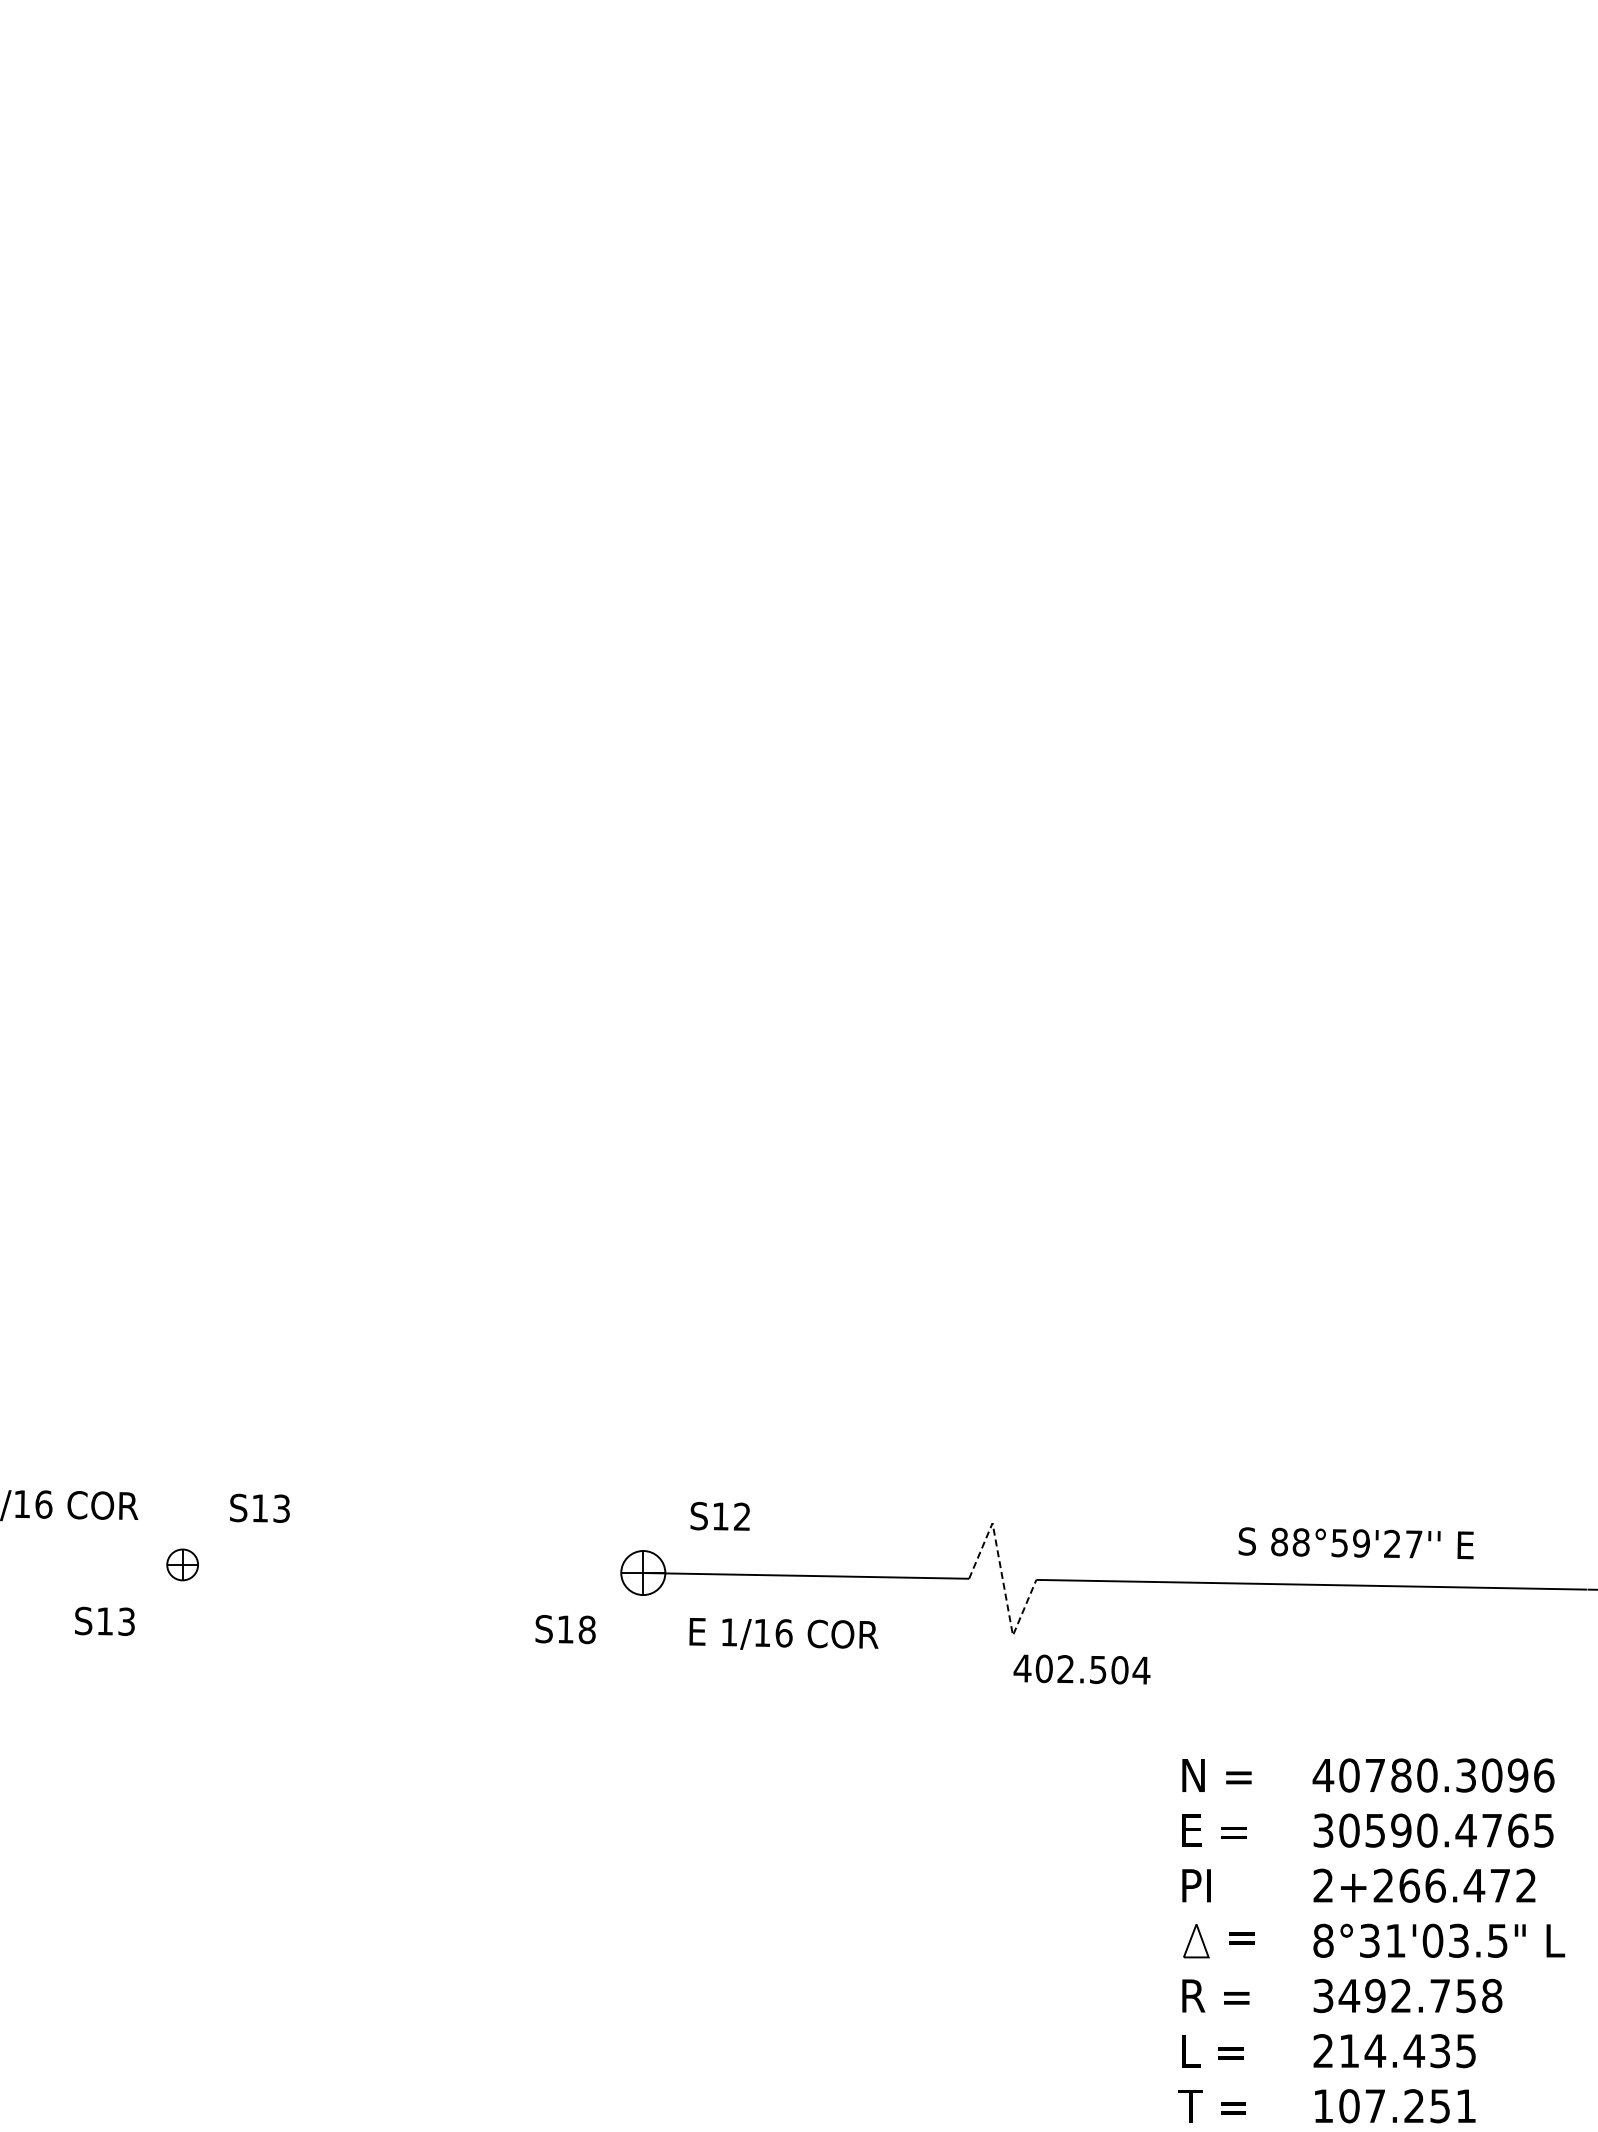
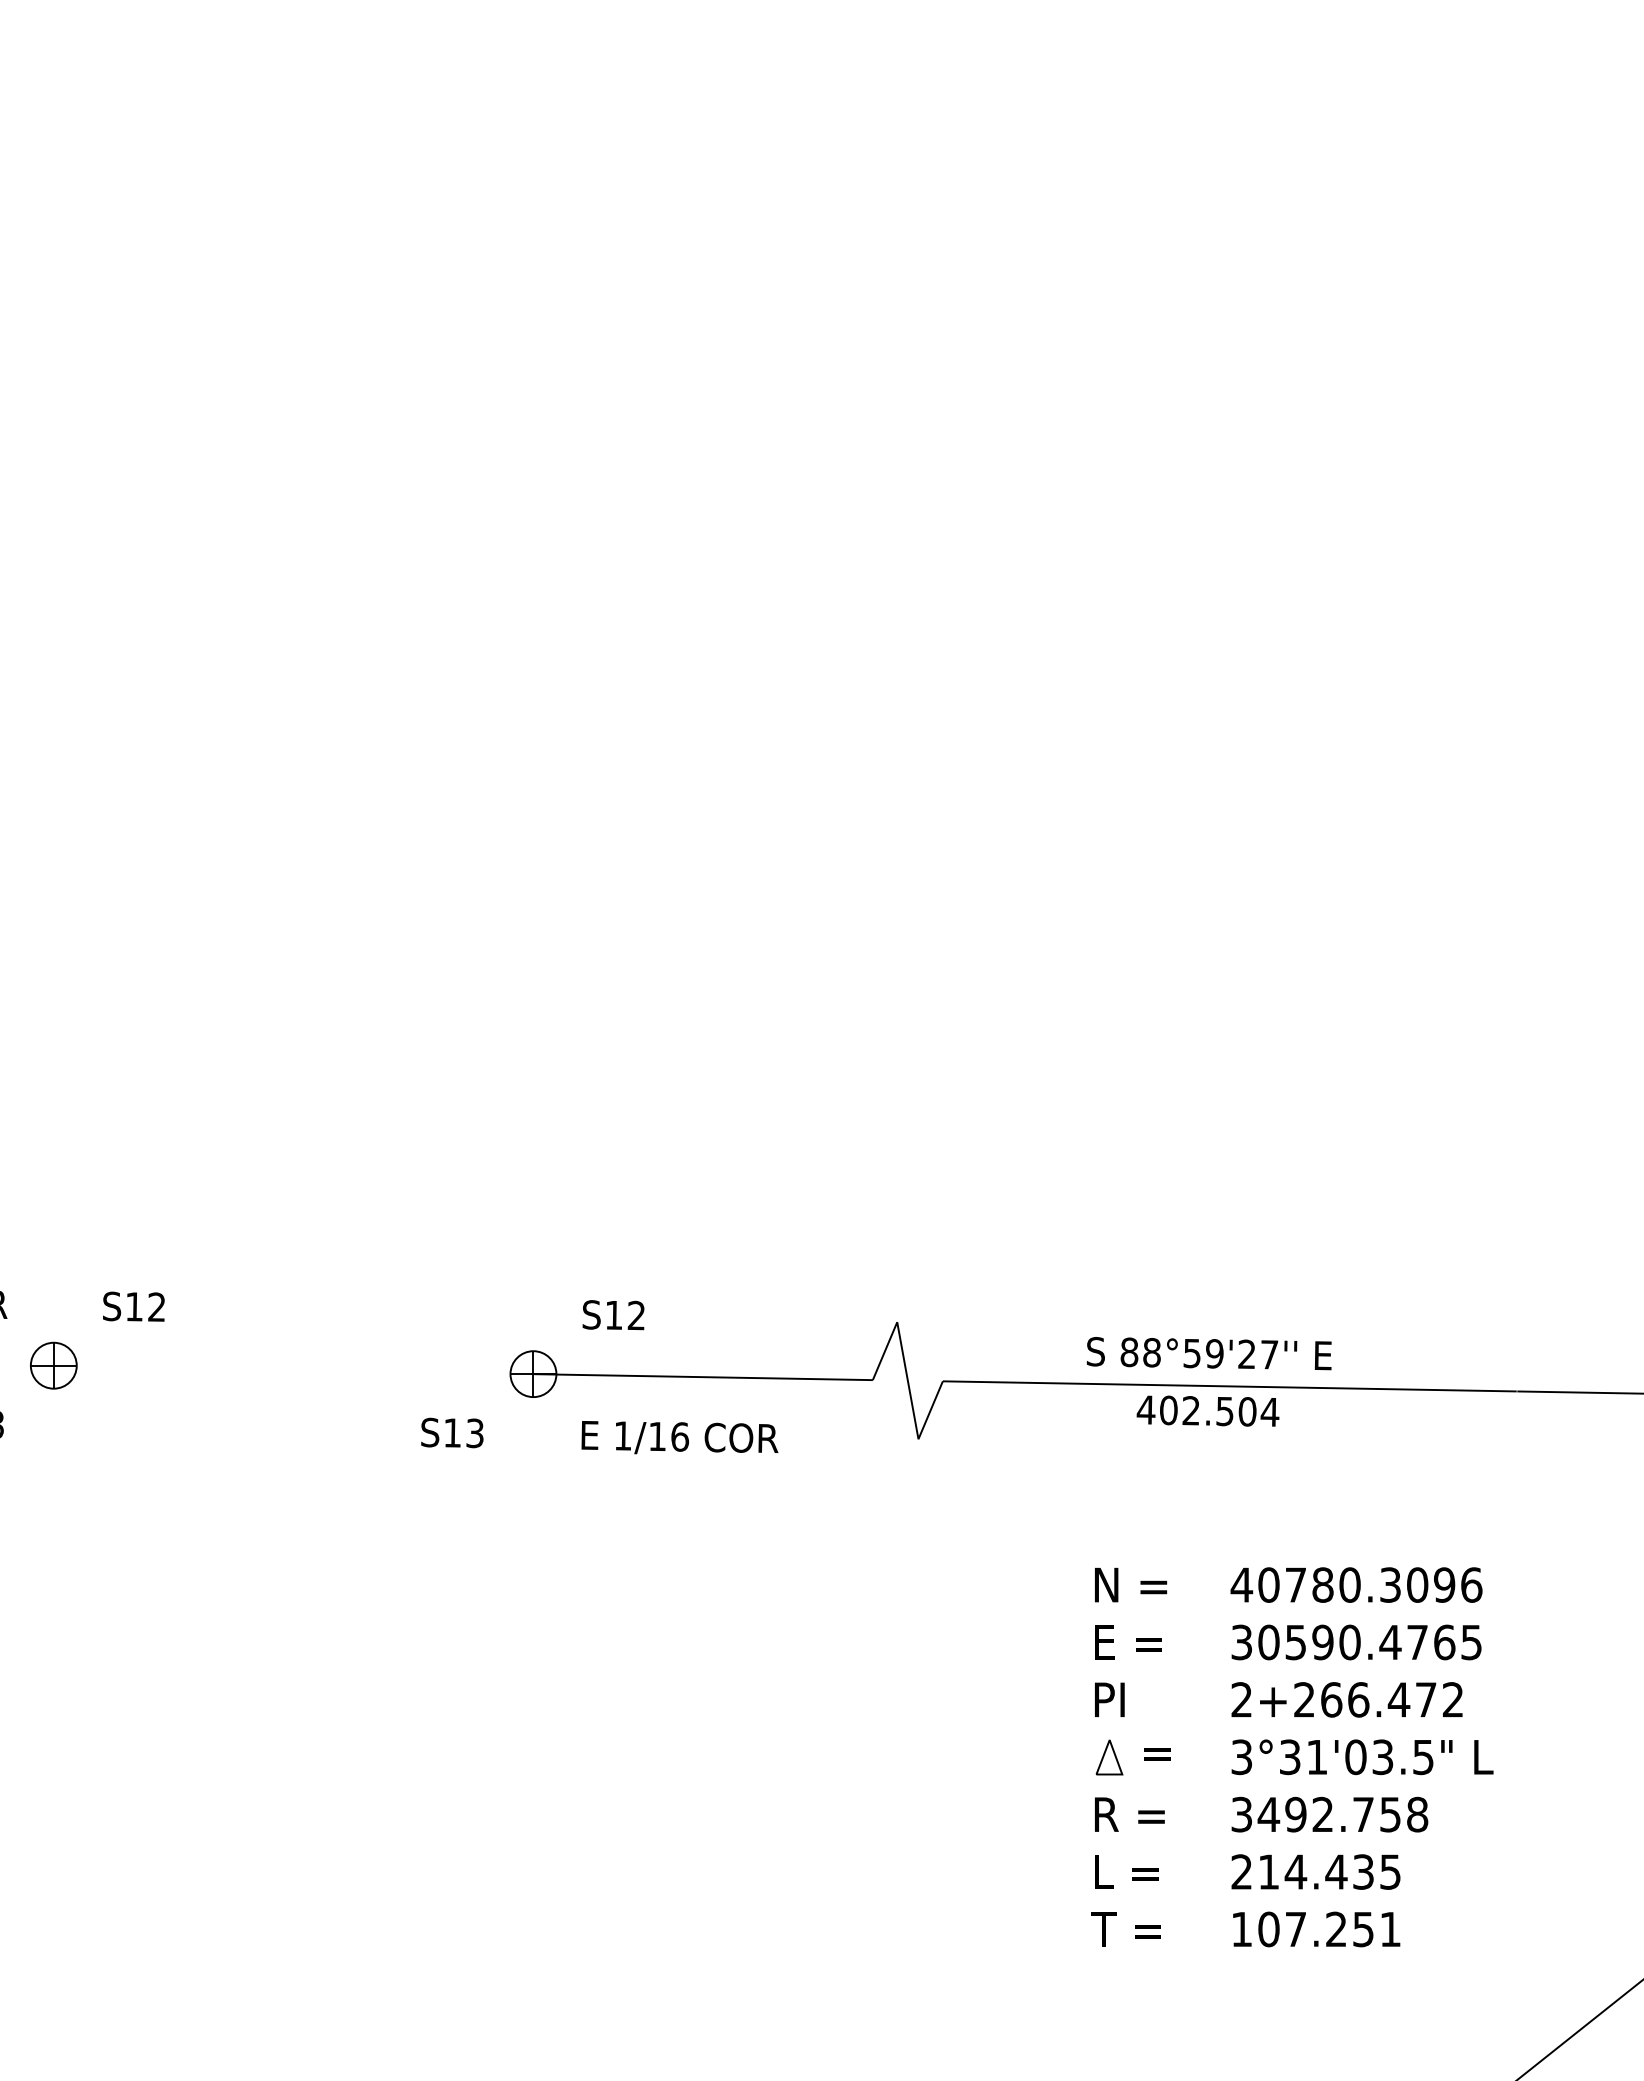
text: (281, 1508) -> (156, 1306), S13 -> S12
text: (1355, 1543) -> (1208, 1353), moved
part: (182, 1564) -> (53, 1365), size x1.43
line: (1002, 1579) -> (907, 1380), dashed -> solid
text: (586, 1629) -> (474, 1432), S18 -> S13
text: (1081, 1669) -> (1207, 1411), moved
text: (1323, 1940) -> (1241, 1756), 8°31'03.5" -> 3°31'03.5"

